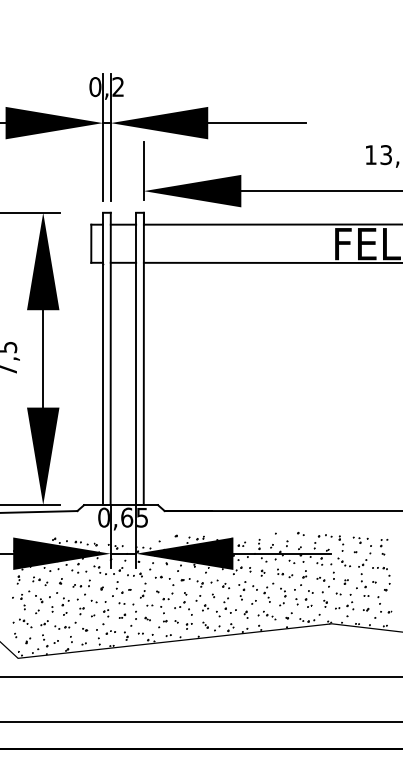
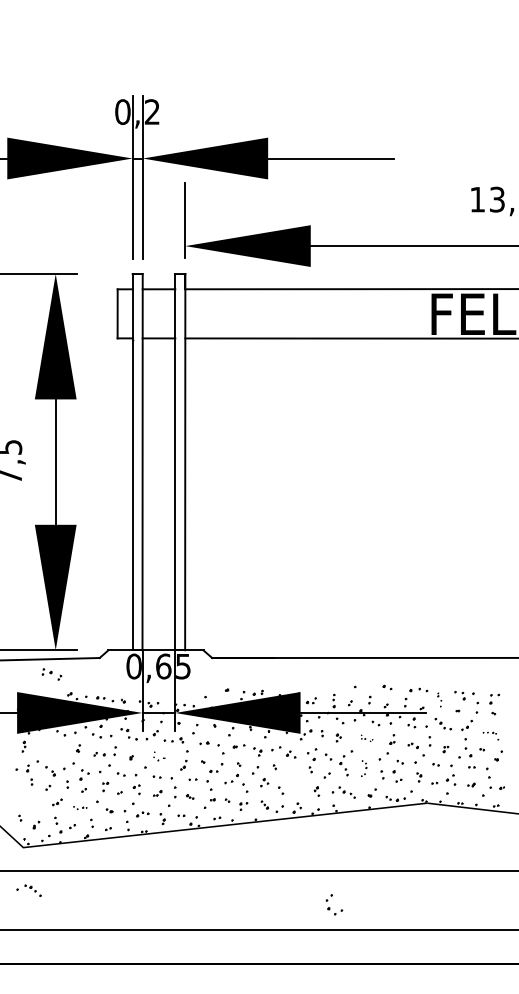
part: (341, 543) -> (439, 699), size x0.7
part: (380, 571) -> (490, 735), size x0.7
part: (284, 573) -> (366, 738), size x0.6
part: (39, 581) -> (51, 674), moved
part: (123, 587) -> (159, 756), size x0.6
part: (282, 596) -> (363, 768), size x0.7
part: (230, 605) -> (334, 904), moved
part: (22, 623) -> (28, 890), moved
part: (62, 627) -> (80, 807), size x0.7

